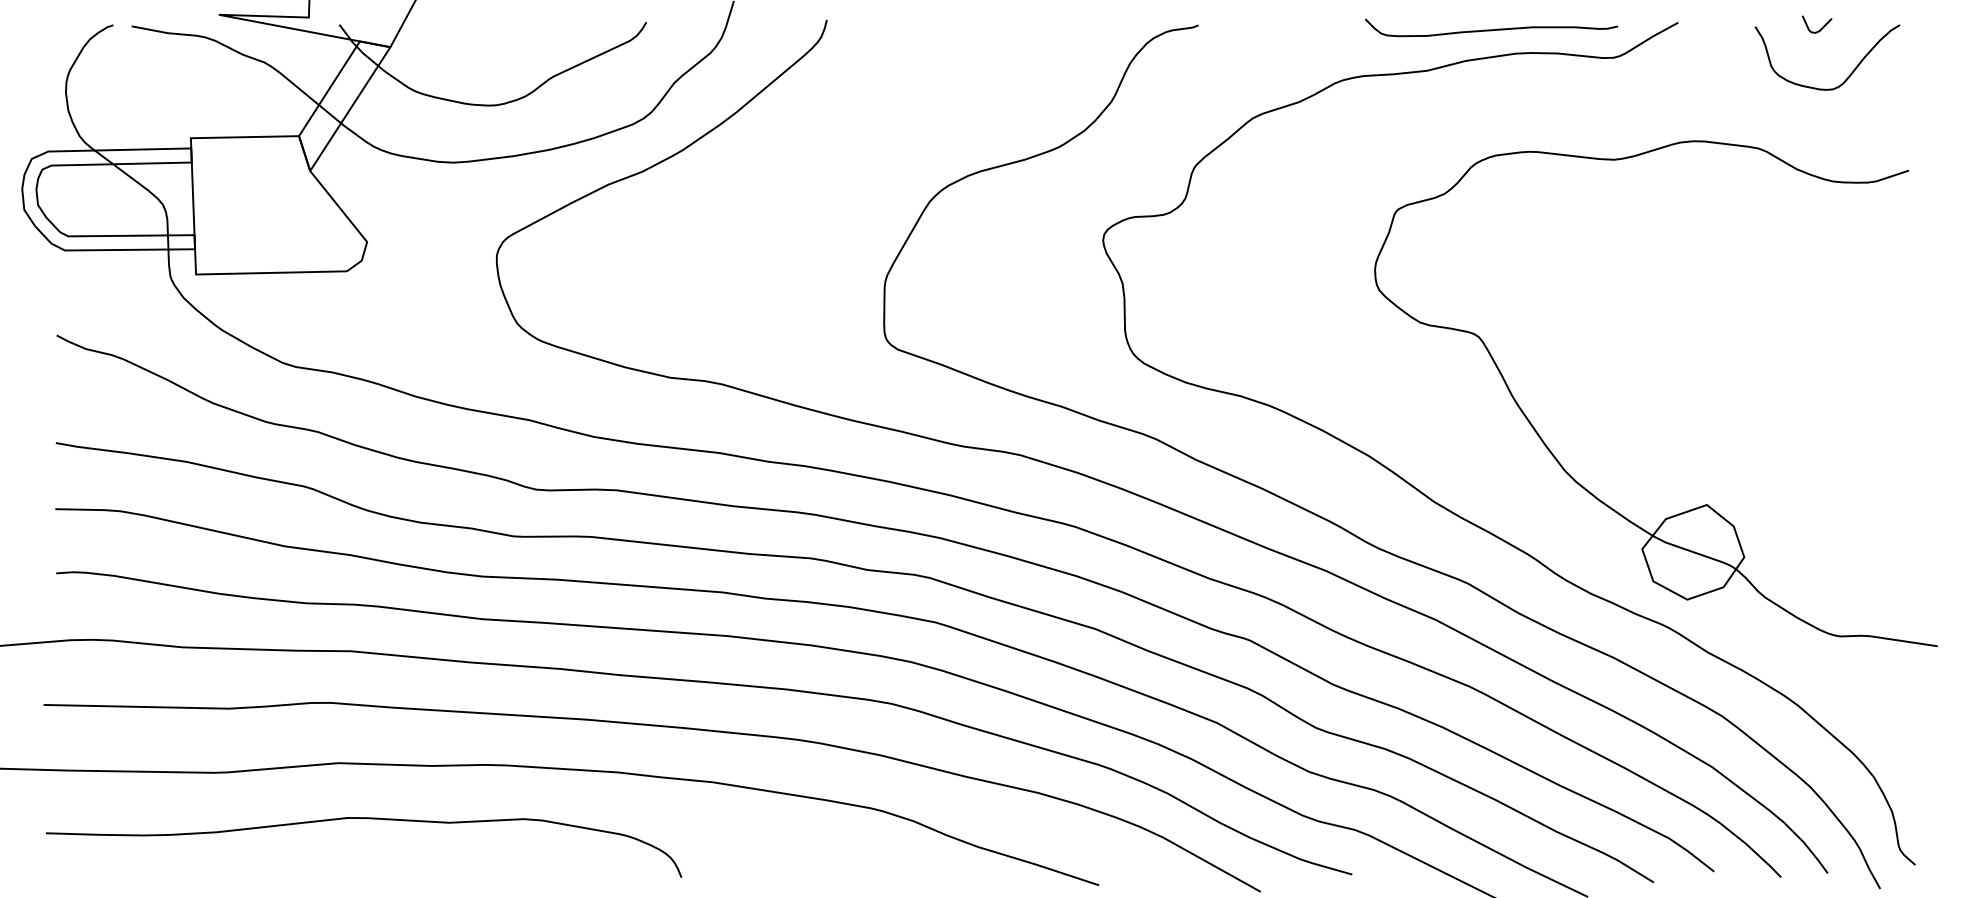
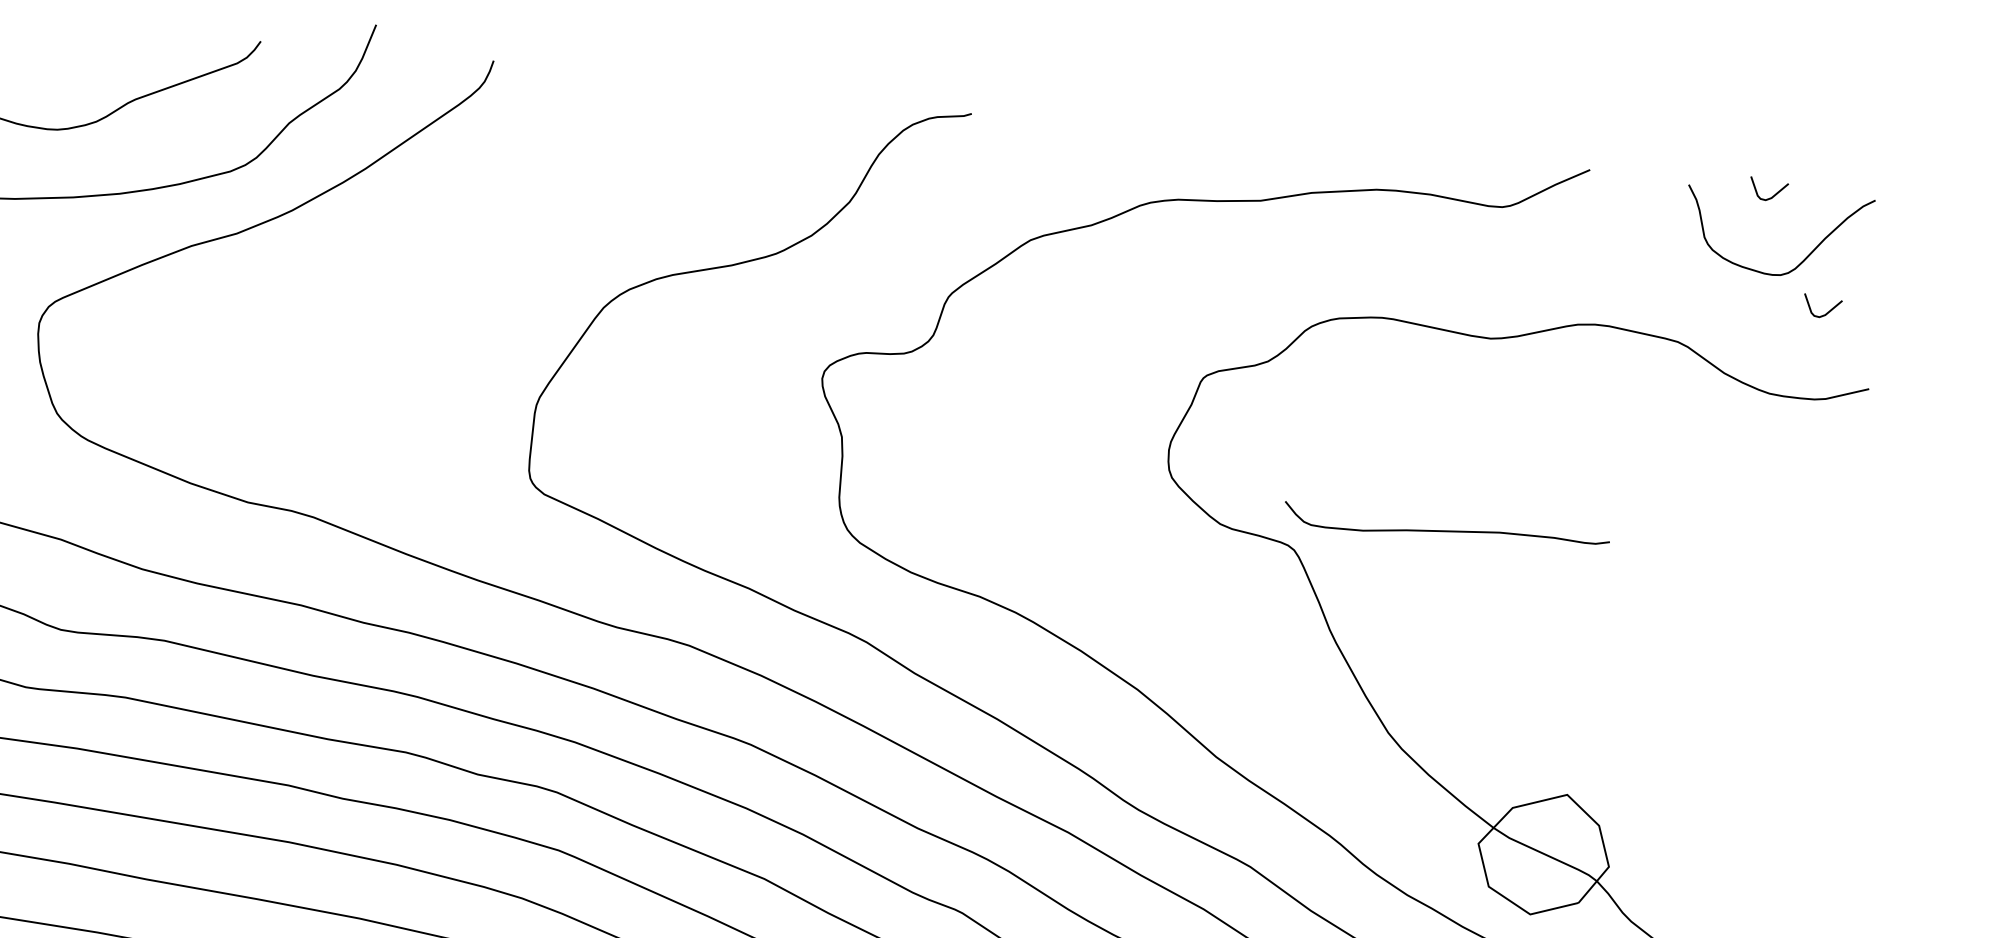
curve: (1491, 29) -> (1446, 530), moved
curve: (1870, 114) -> (1826, 312), added

